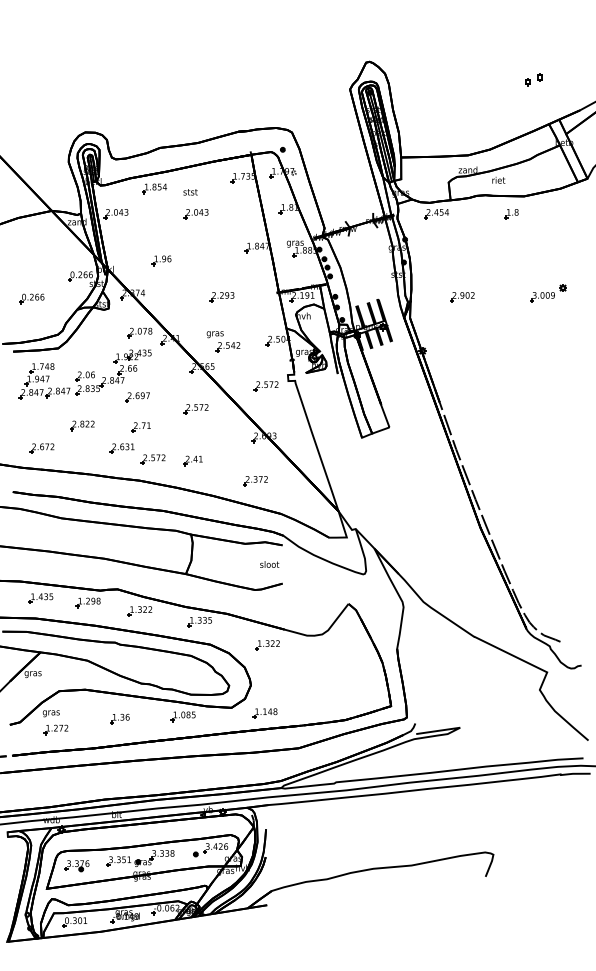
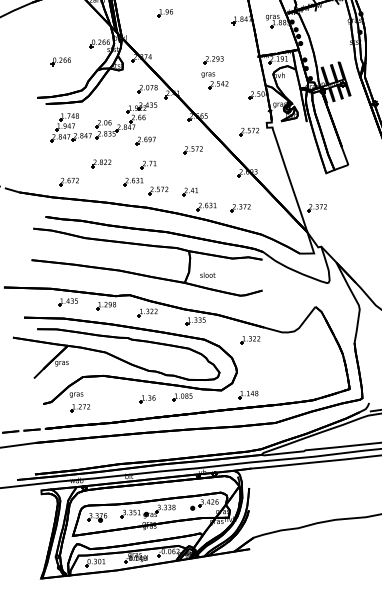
part: (161, 260) -> (165, 13), moved
part: (223, 341) -> (214, 80), moved
part: (212, 479) -> (206, 206), added
part: (350, 481) -> (317, 208), added
text: (269, 564) -> (207, 275), moved
part: (119, 718) -> (147, 398), moved

